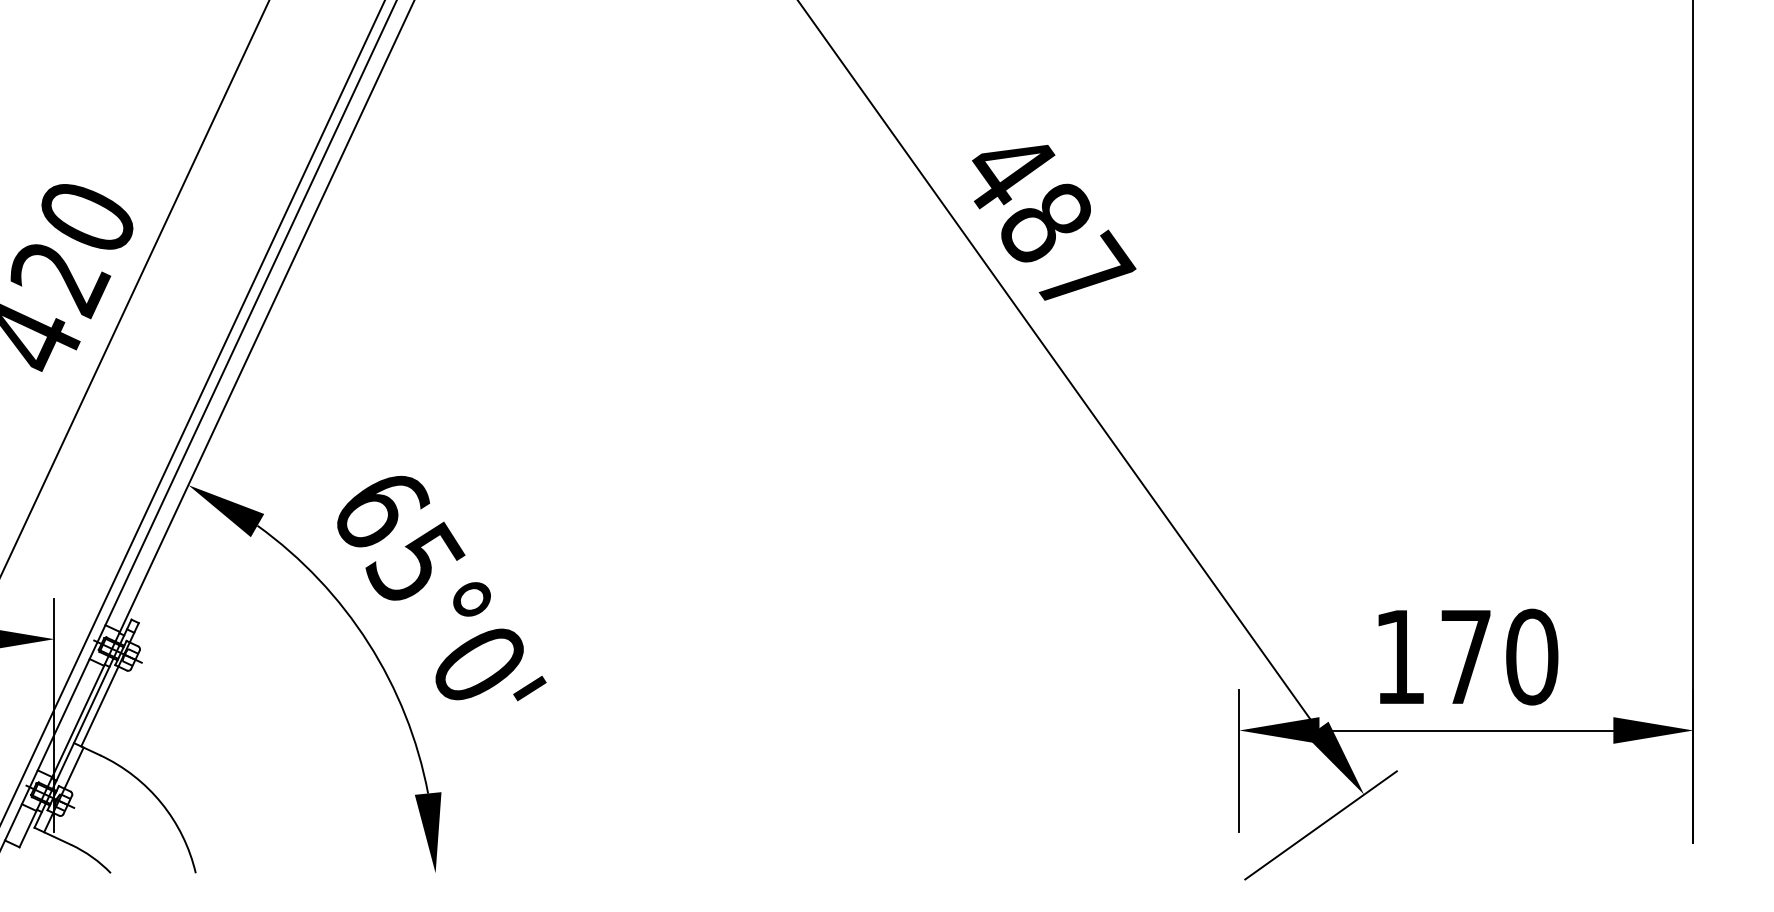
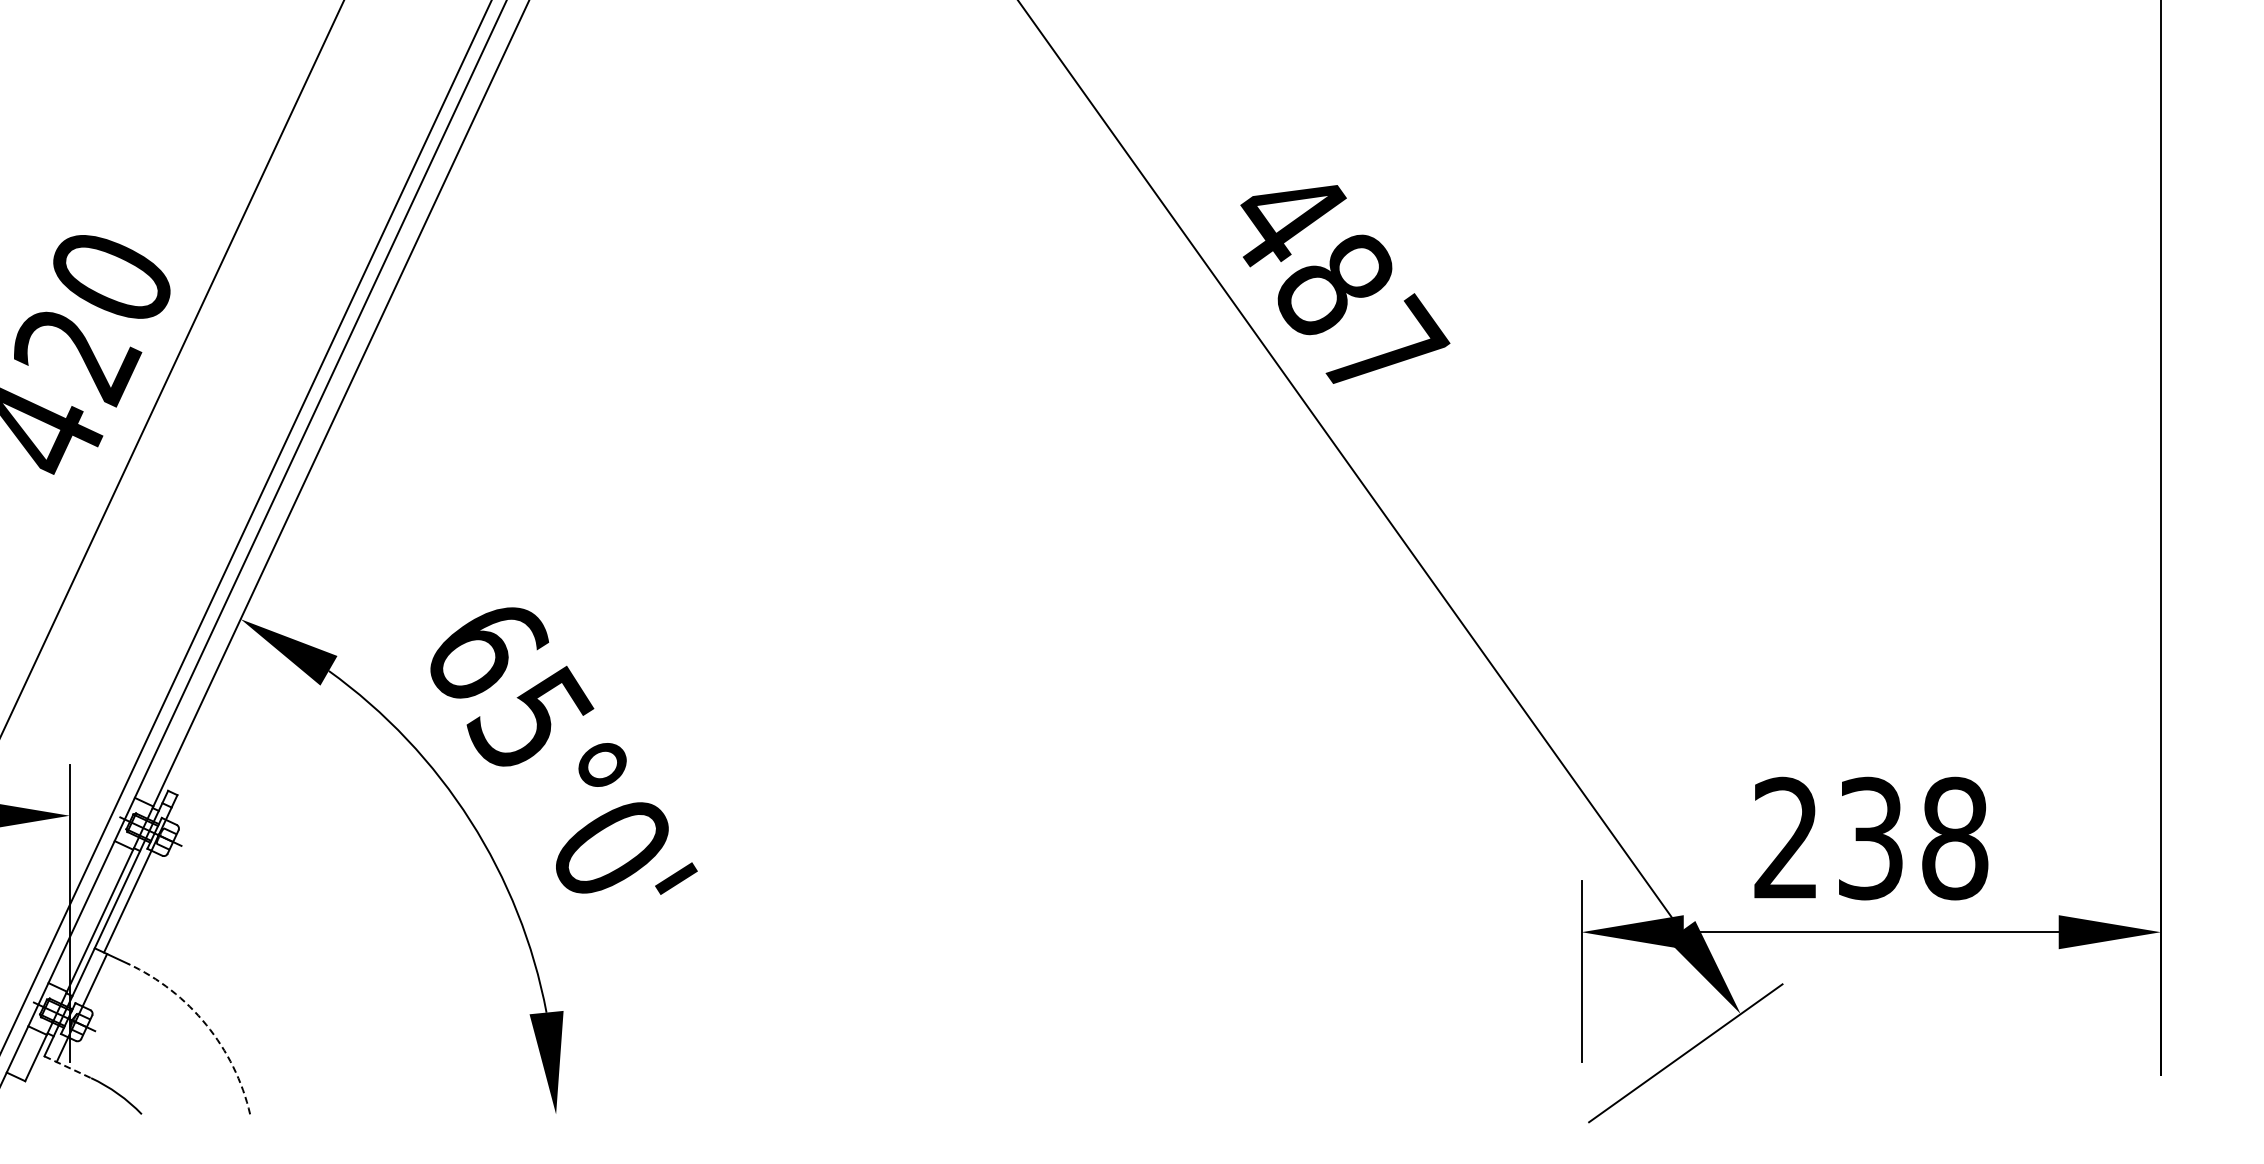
text: (1466, 657) -> (1871, 838), 170 -> 238
arc: (161, 803) -> (206, 1025), solid -> dashed
line: (52, 836) -> (67, 1067), solid -> dashed

